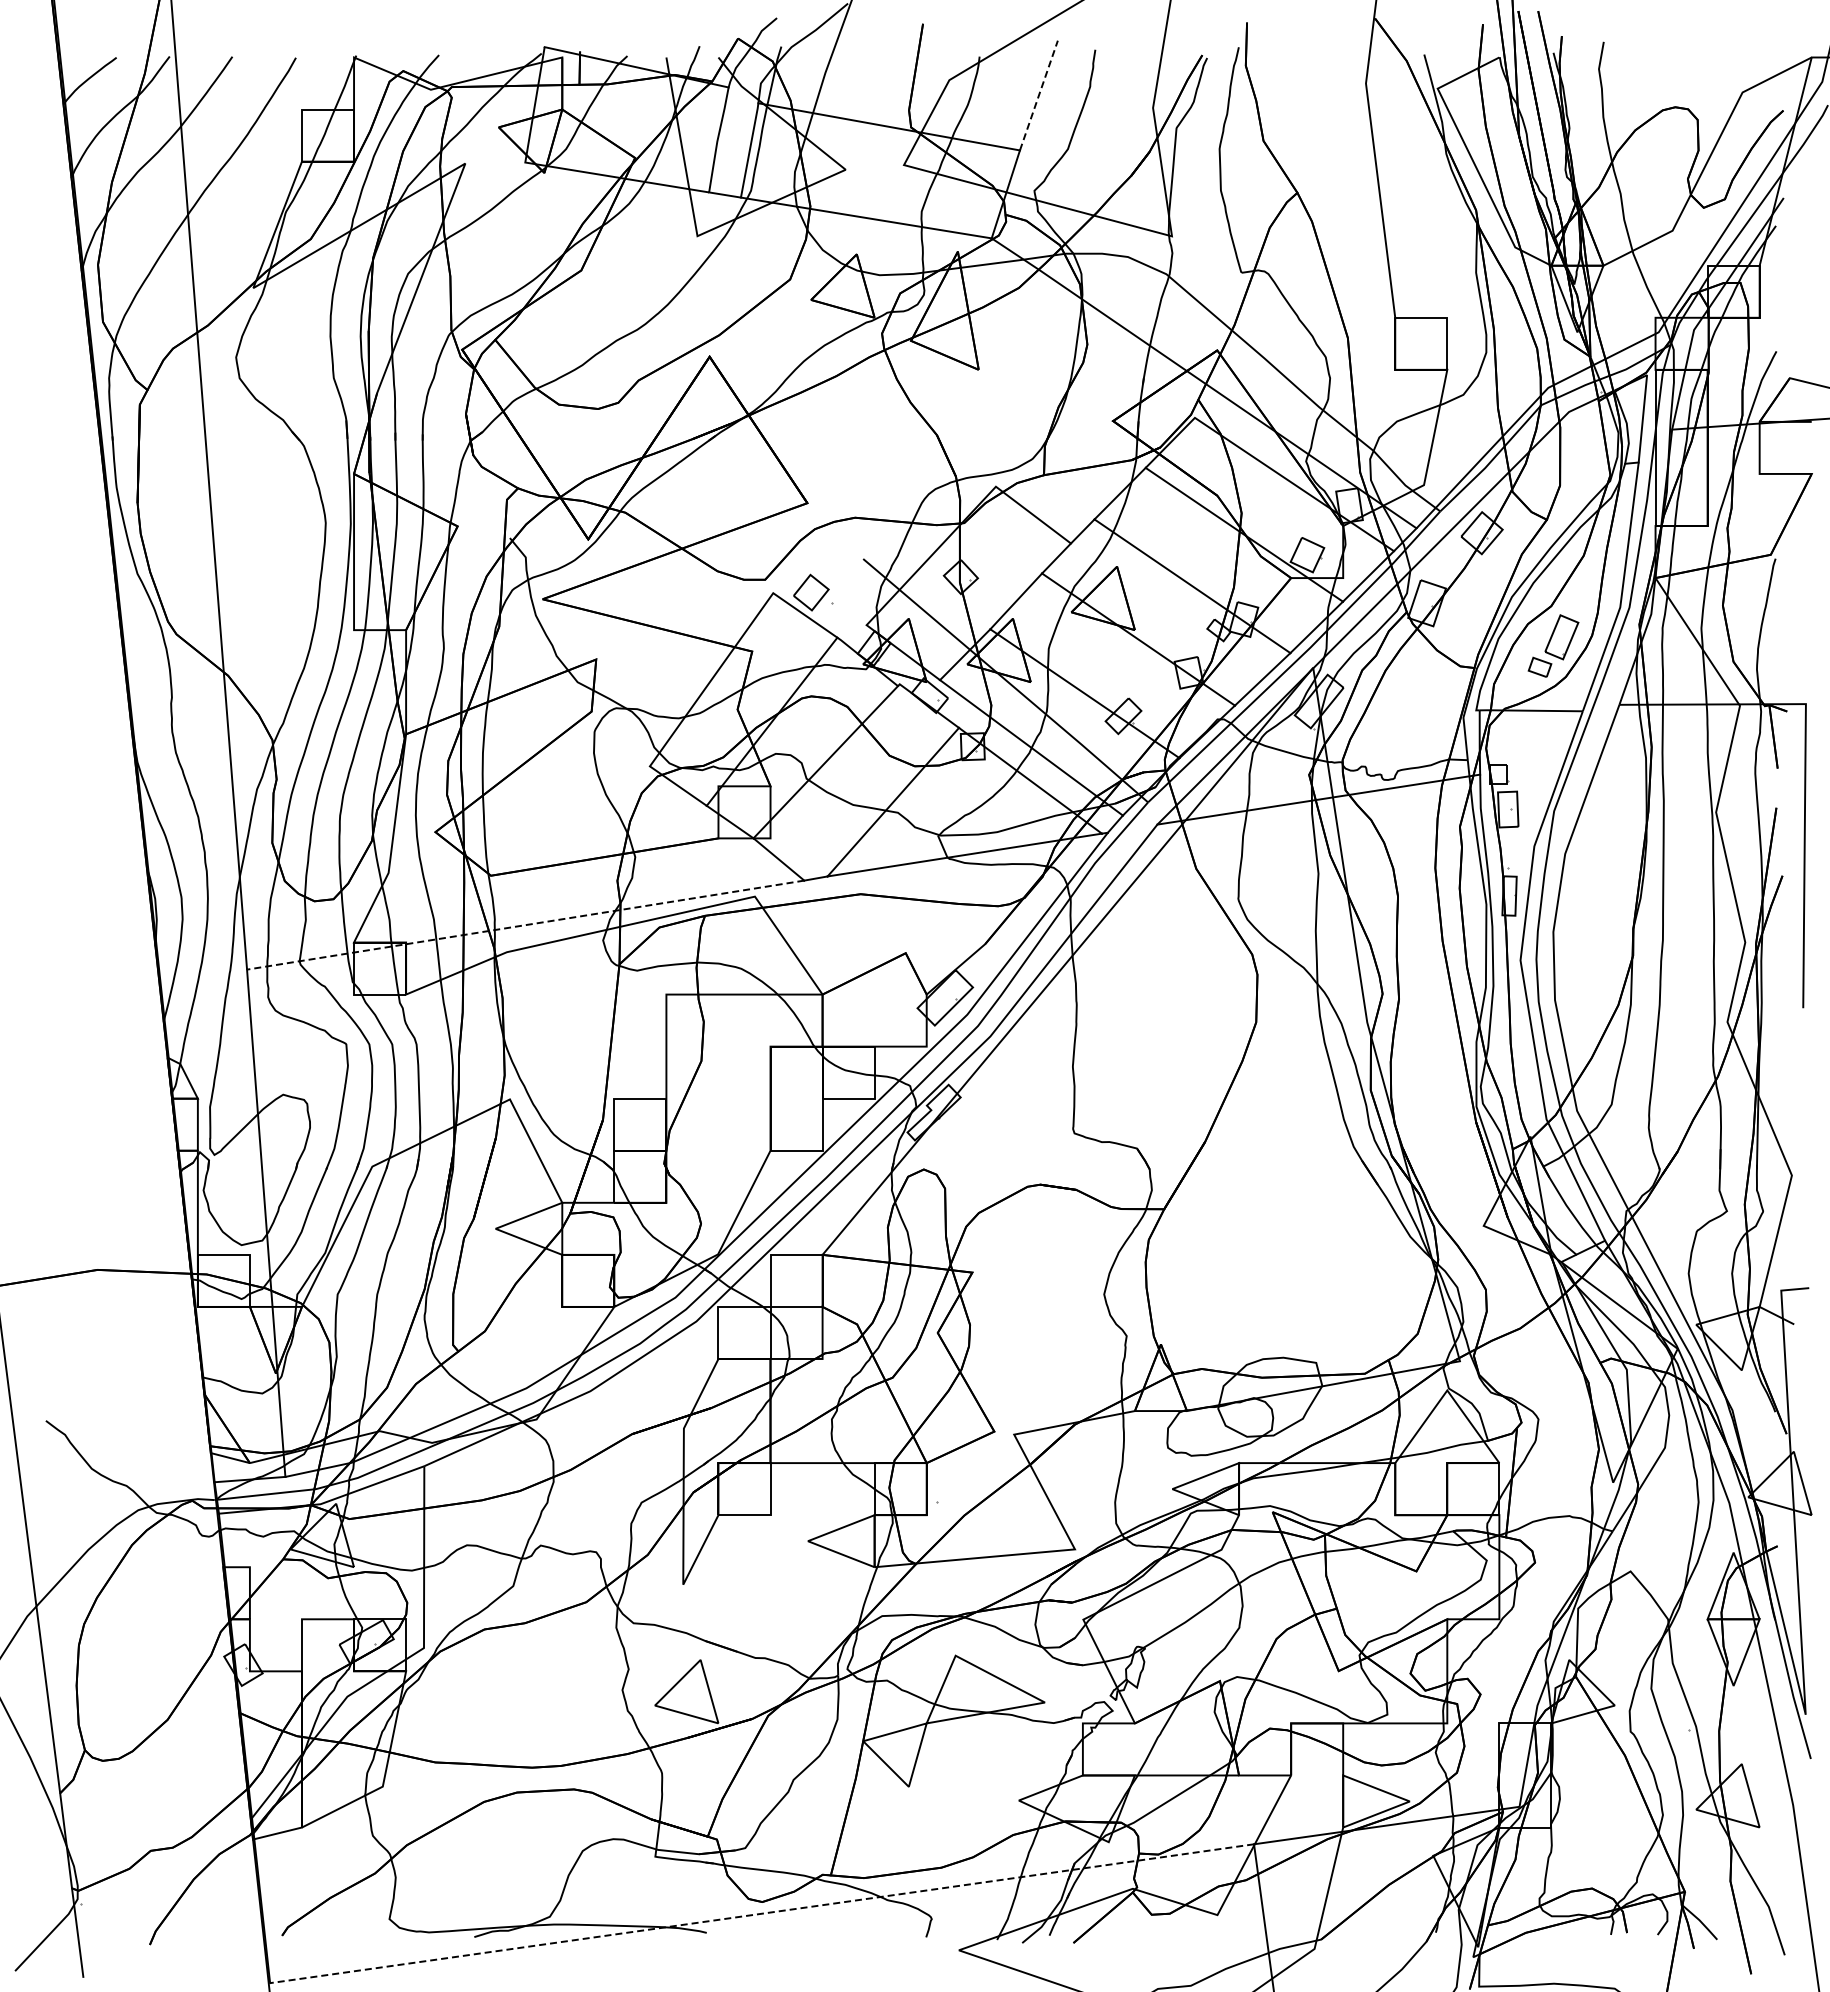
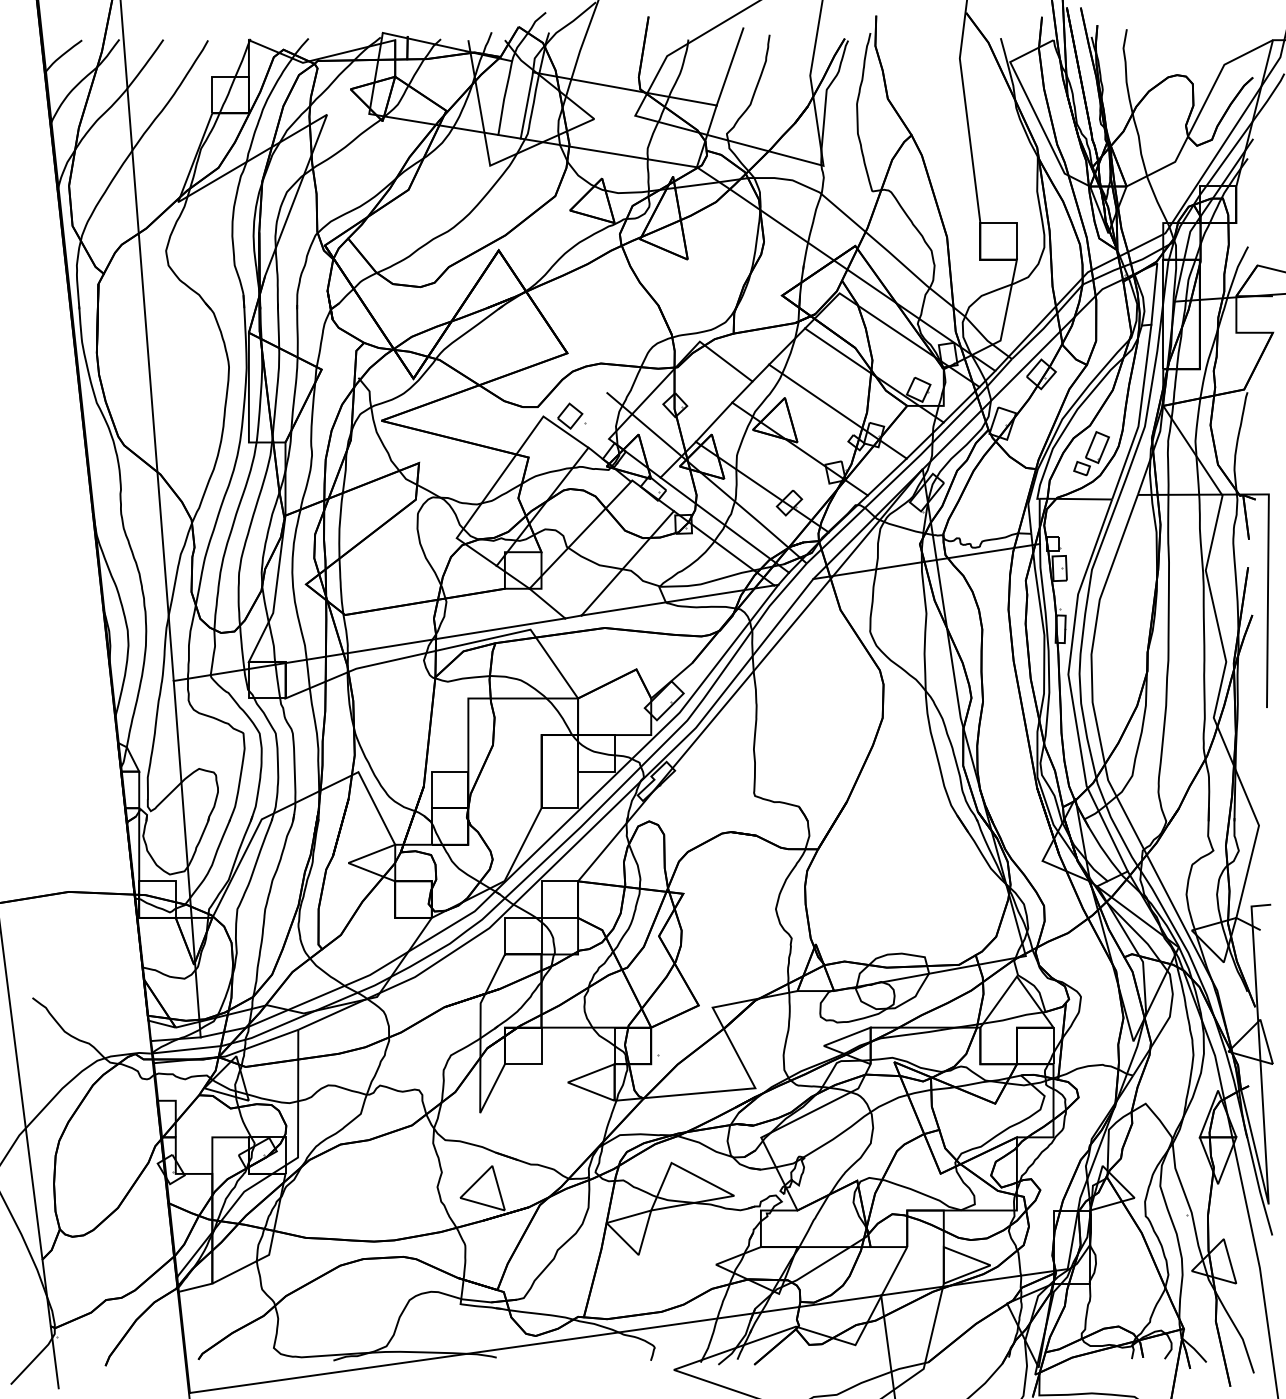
line: (1039, 95) -> (730, 66), dashed -> solid
line: (525, 925) -> (369, 649), dashed -> solid
line: (762, 1913) -> (535, 1344), dashed -> solid

